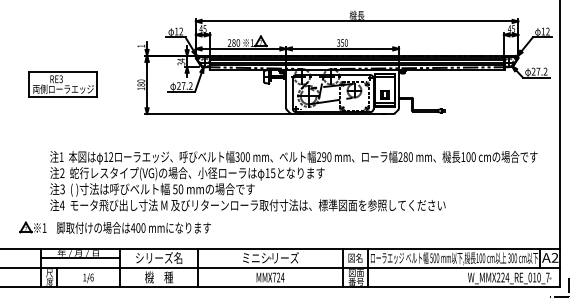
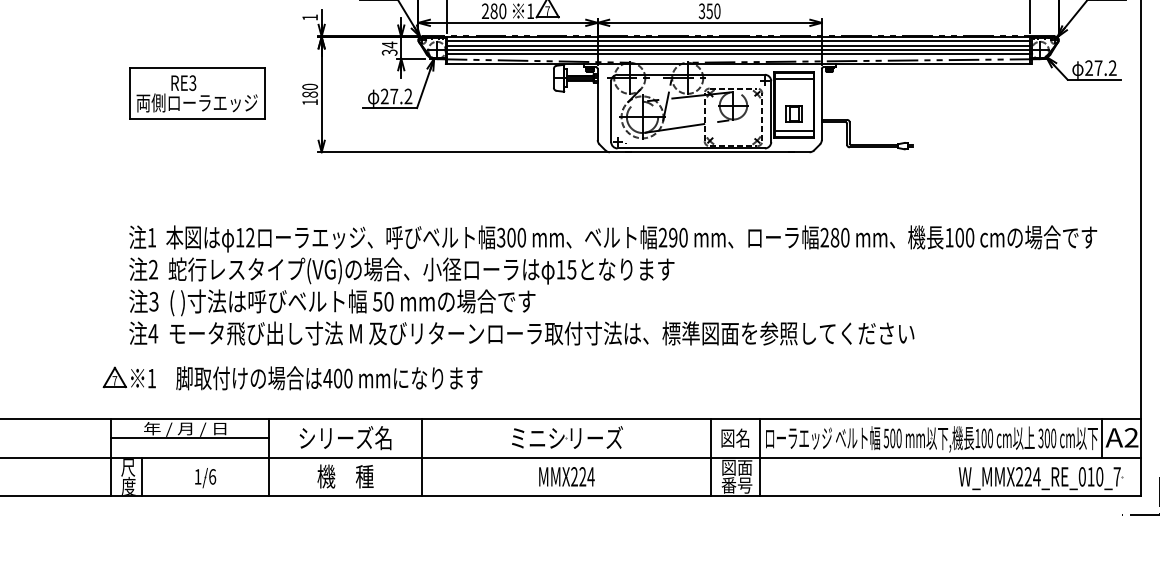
part: (62, 84) -> (195, 93), moved
part: (114, 227) -> (290, 377), moved
text: (274, 277) -> (574, 476), MMX724 -> MMX224

